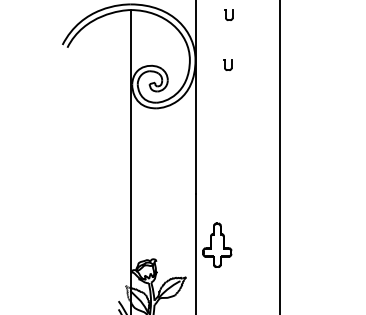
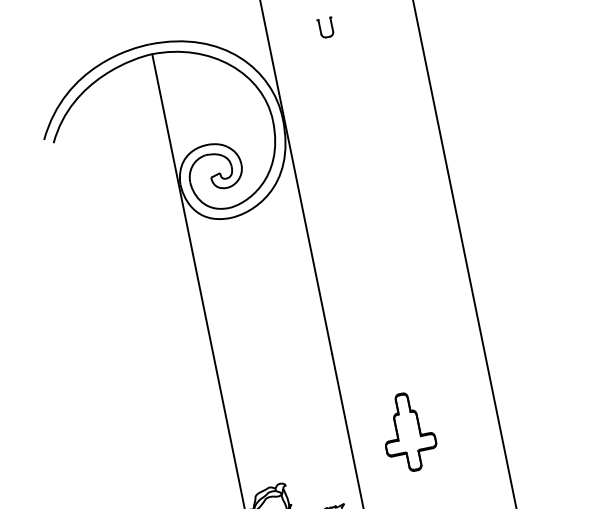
part: (227, 64) -> (340, 115), removed
part: (217, 244) -> (408, 430), moved

